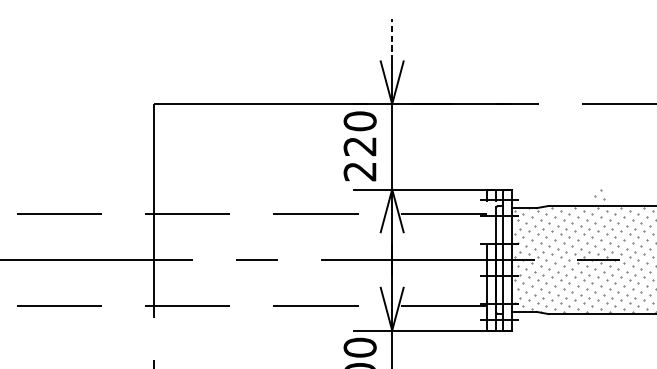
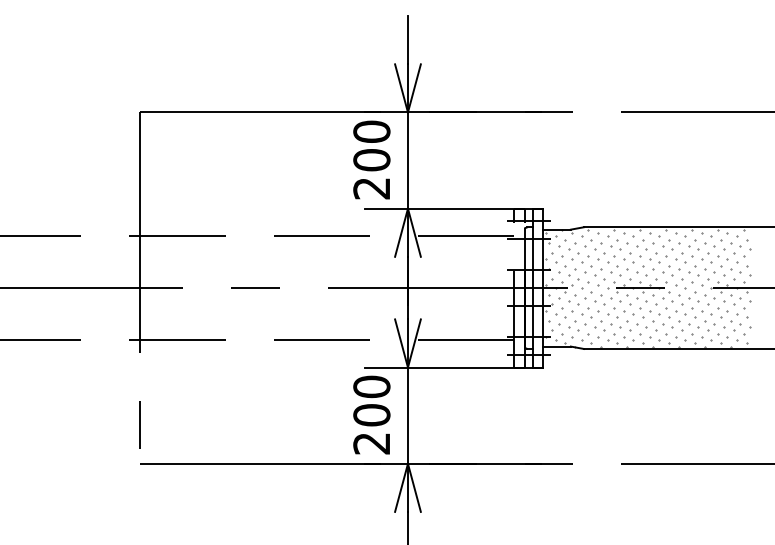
line: (391, 39) -> (407, 39), dashed -> solid
text: (359, 146) -> (371, 160), 220 -> 200
part: (599, 194) -> (641, 214), removed

